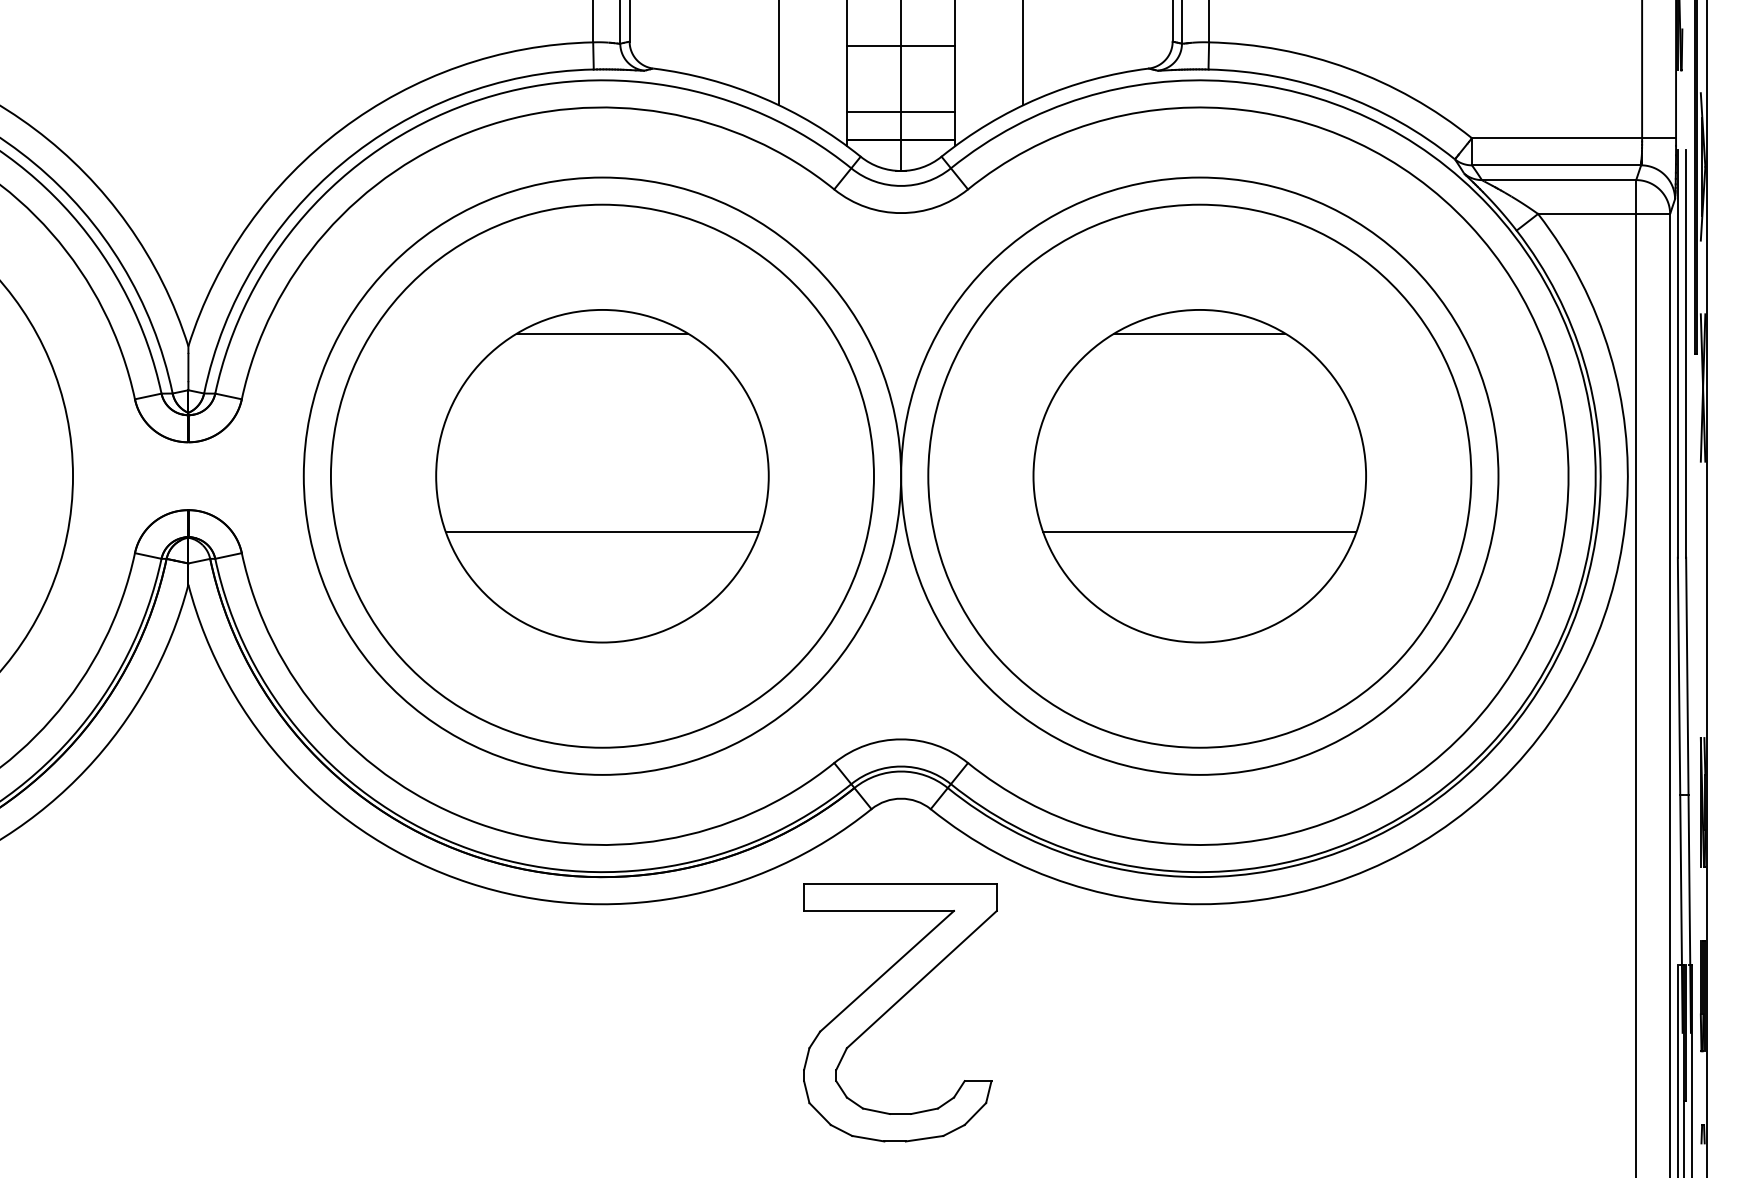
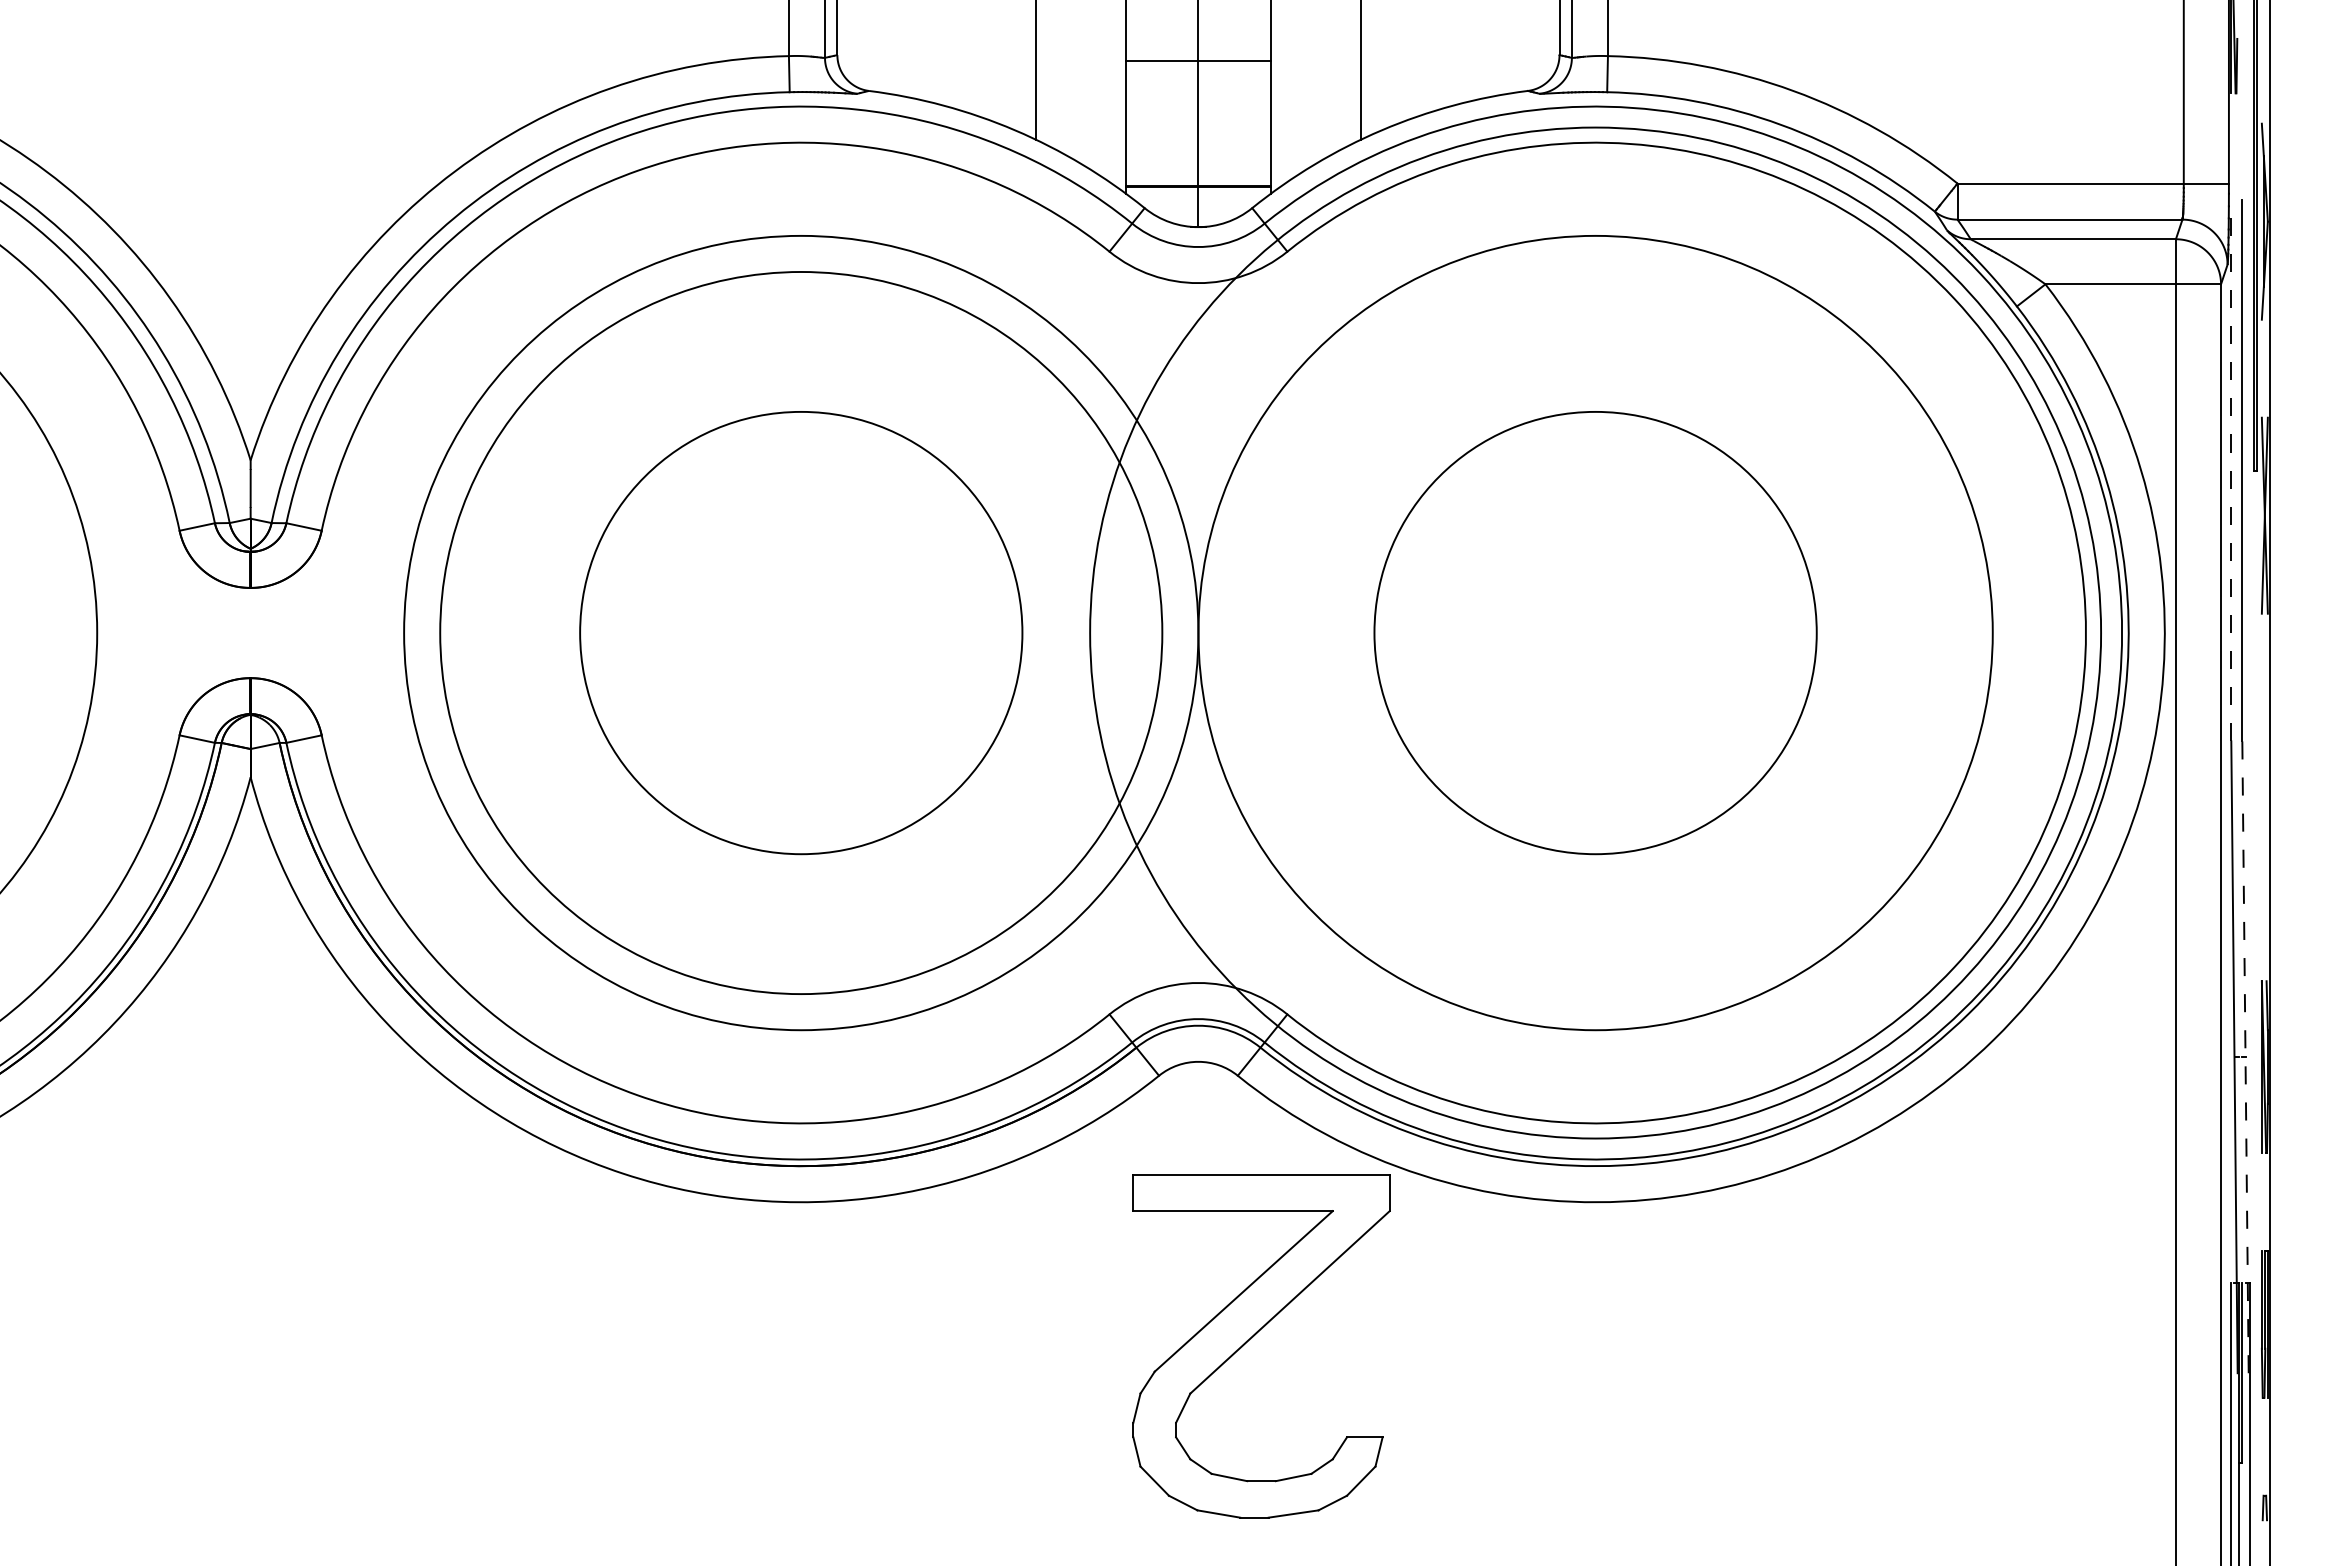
line: (901, 111) -> (1198, 148), removed
line: (601, 333) -> (800, 443), removed
line: (1199, 333) -> (1595, 443), removed
line: (1678, 353) -> (2231, 470), solid -> dashed
circle: (1199, 475) -> (1595, 632), size x1.4
line: (601, 532) -> (800, 707), removed
line: (1199, 532) -> (1595, 707), removed
line: (1688, 795) -> (2245, 1057), solid -> dashed
part: (894, 1005) -> (1253, 1337), moved

